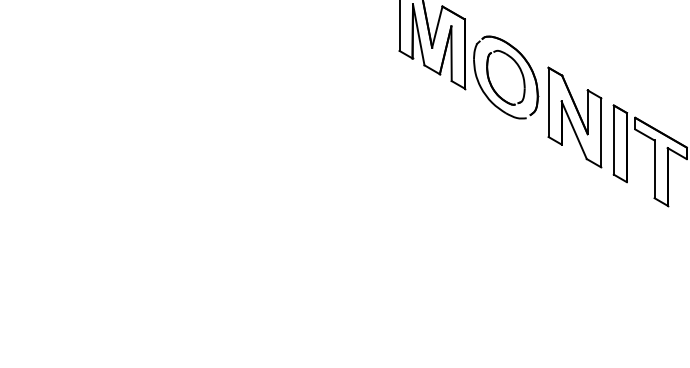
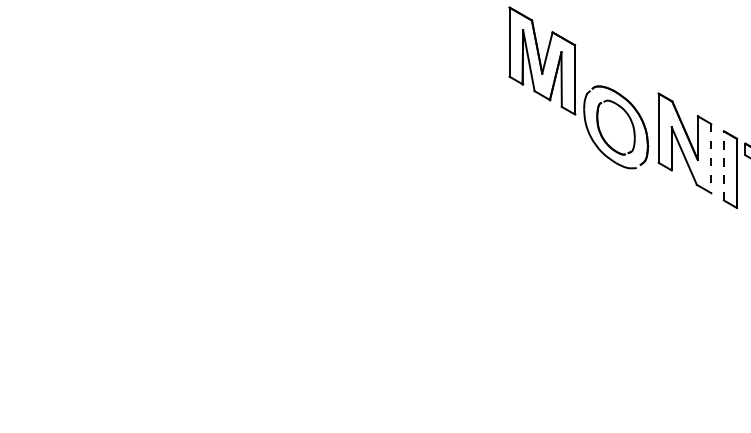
part: (520, 71) -> (630, 121), moved
line: (600, 132) -> (710, 158), solid -> dashed
line: (613, 139) -> (723, 165), solid -> dashed

